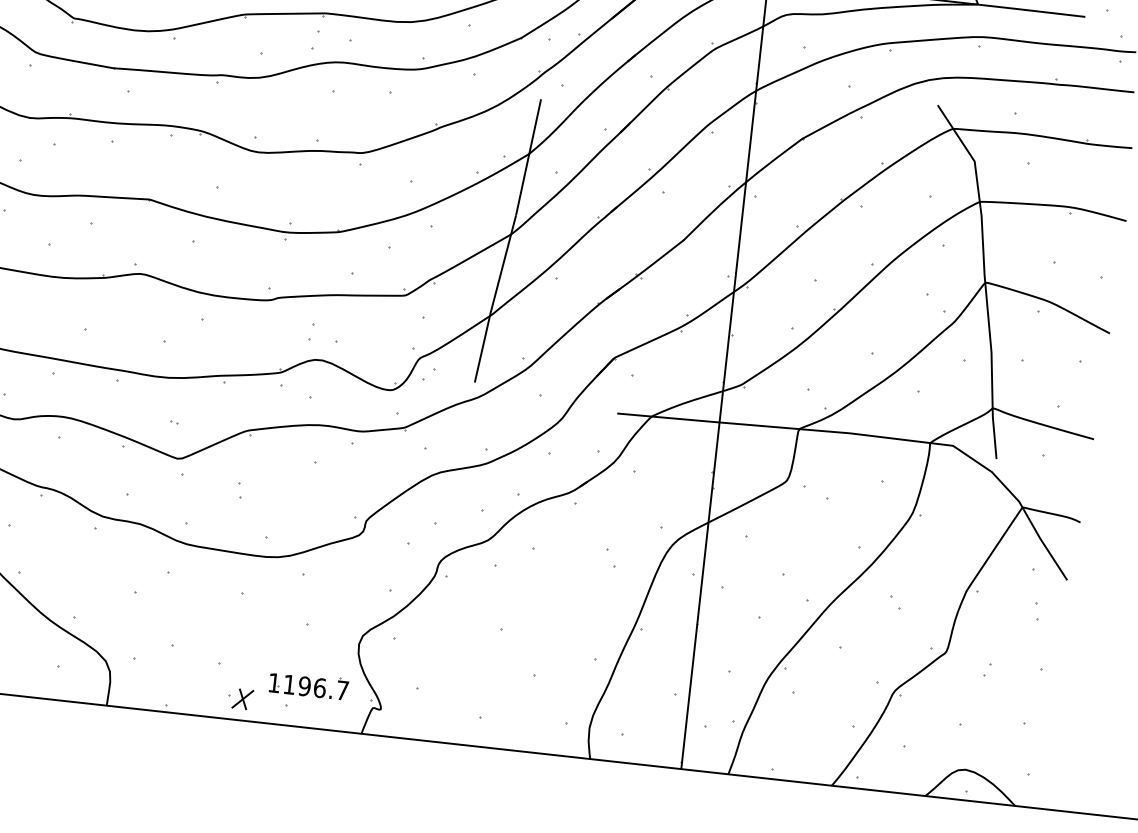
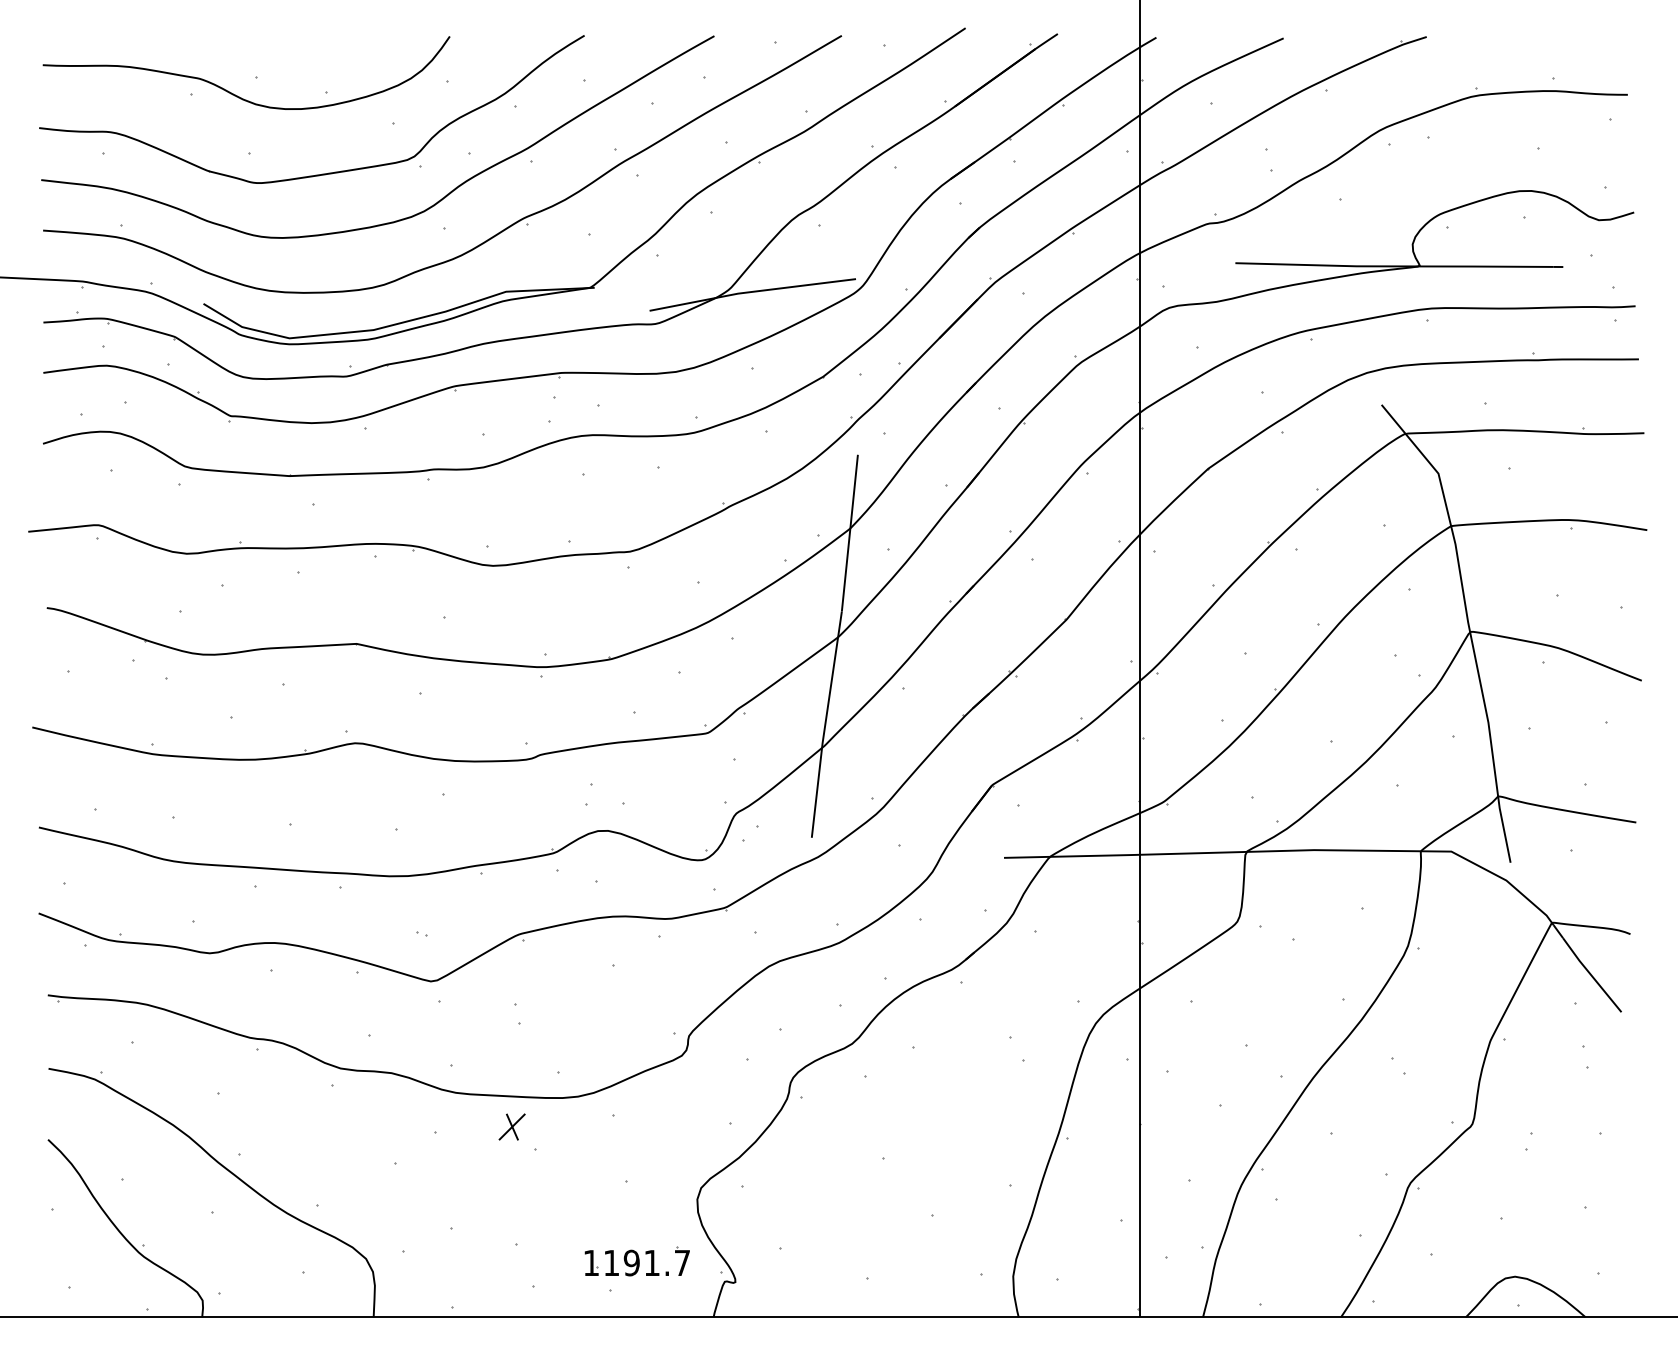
text: (320, 687) -> (652, 1262), 1196.7 -> 1191.7
part: (242, 698) -> (511, 1126), moved

